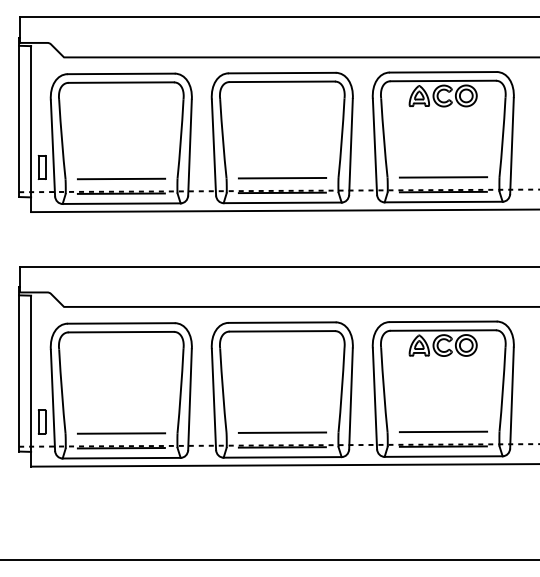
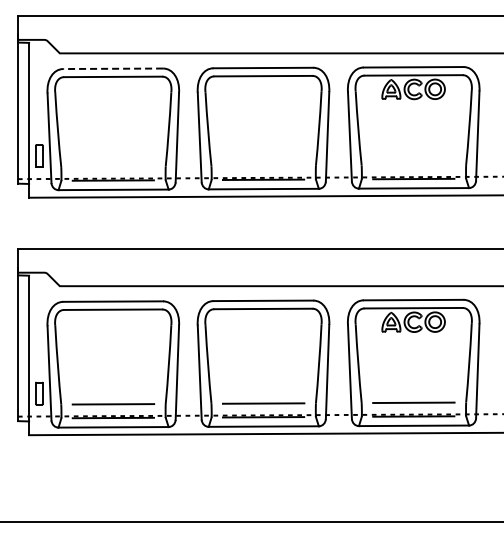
line: (121, 73) -> (113, 68), solid -> dashed
line: (282, 177) -> (263, 165), removed
line: (443, 177) -> (413, 165), removed
line: (121, 178) -> (113, 166), removed

